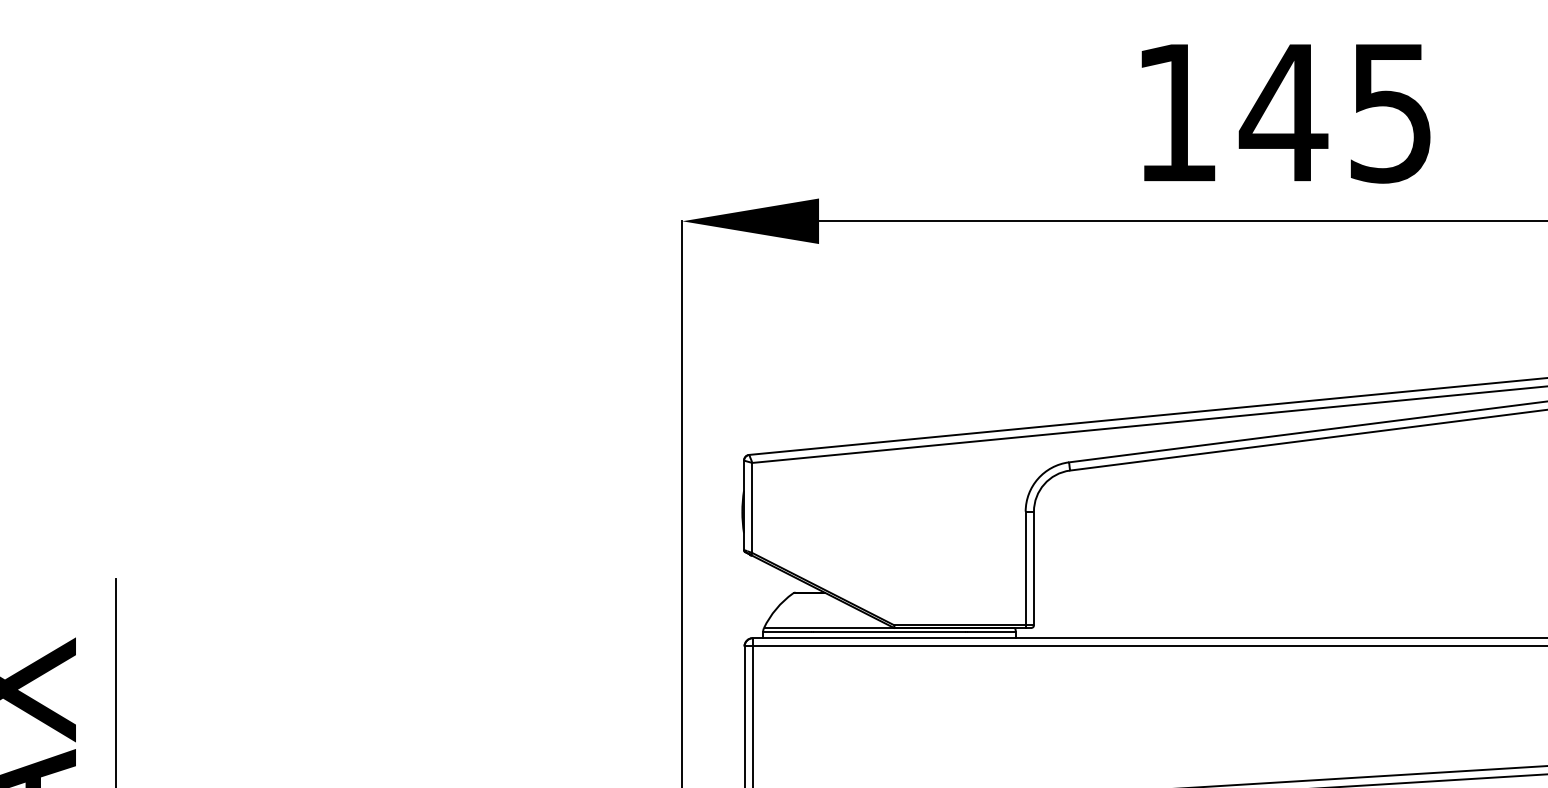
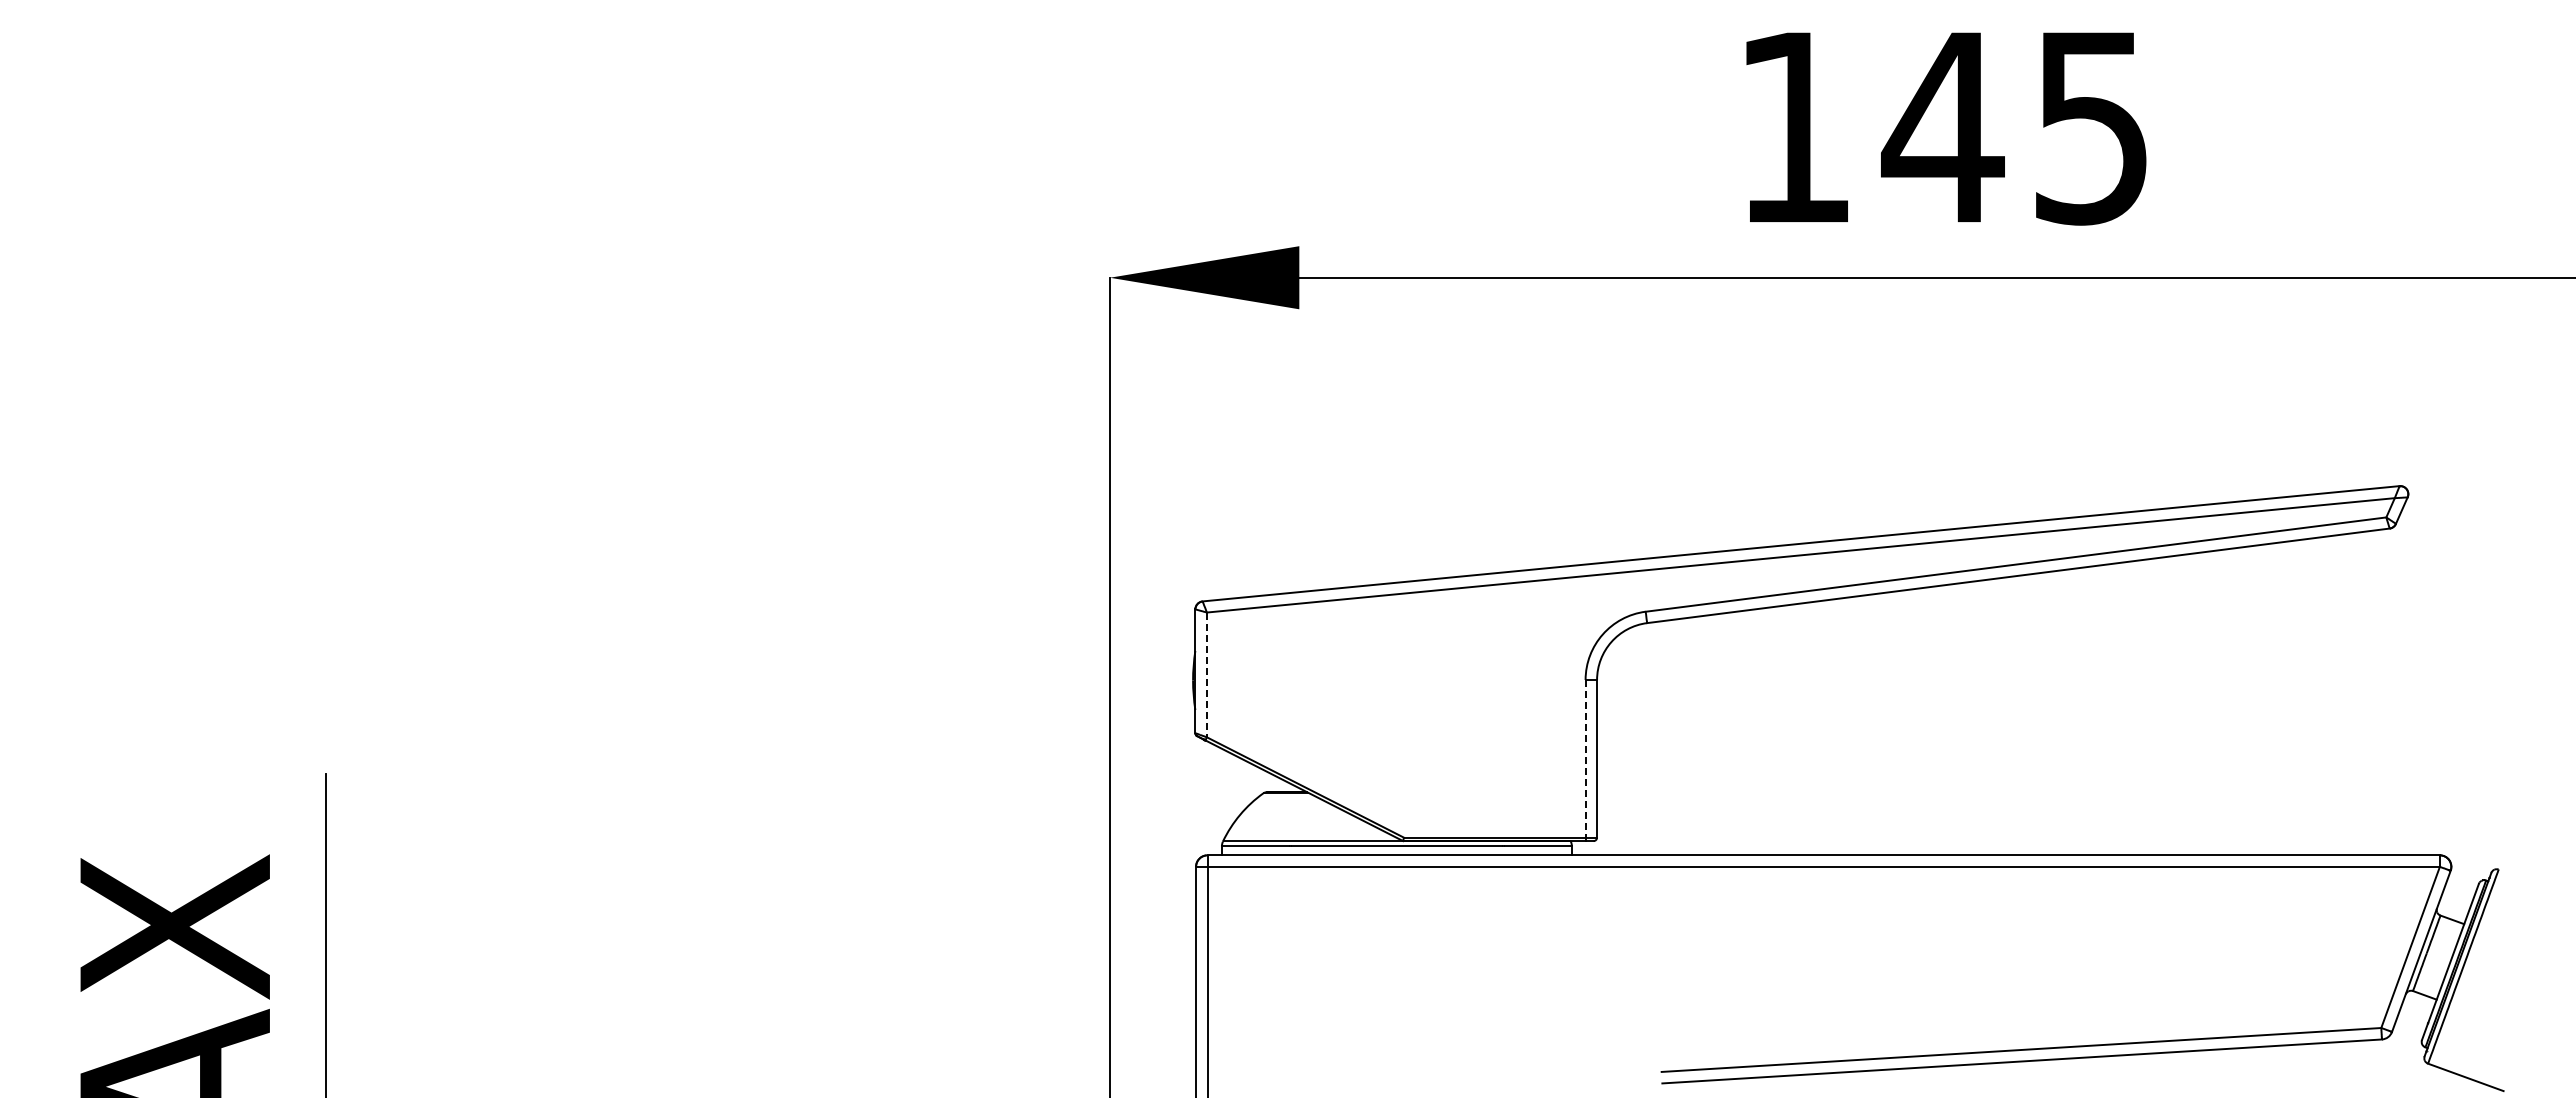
line: (752, 508) -> (1206, 675), solid -> dashed
line: (1025, 568) -> (1585, 758), solid -> dashed

